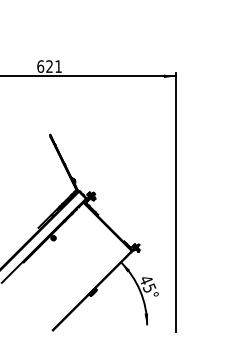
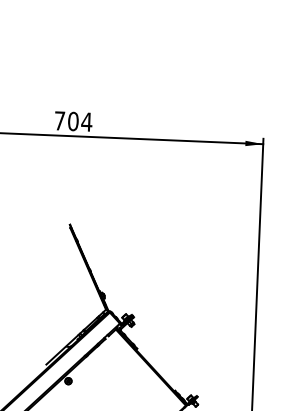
text: (49, 66) -> (73, 121), 621 -> 704

